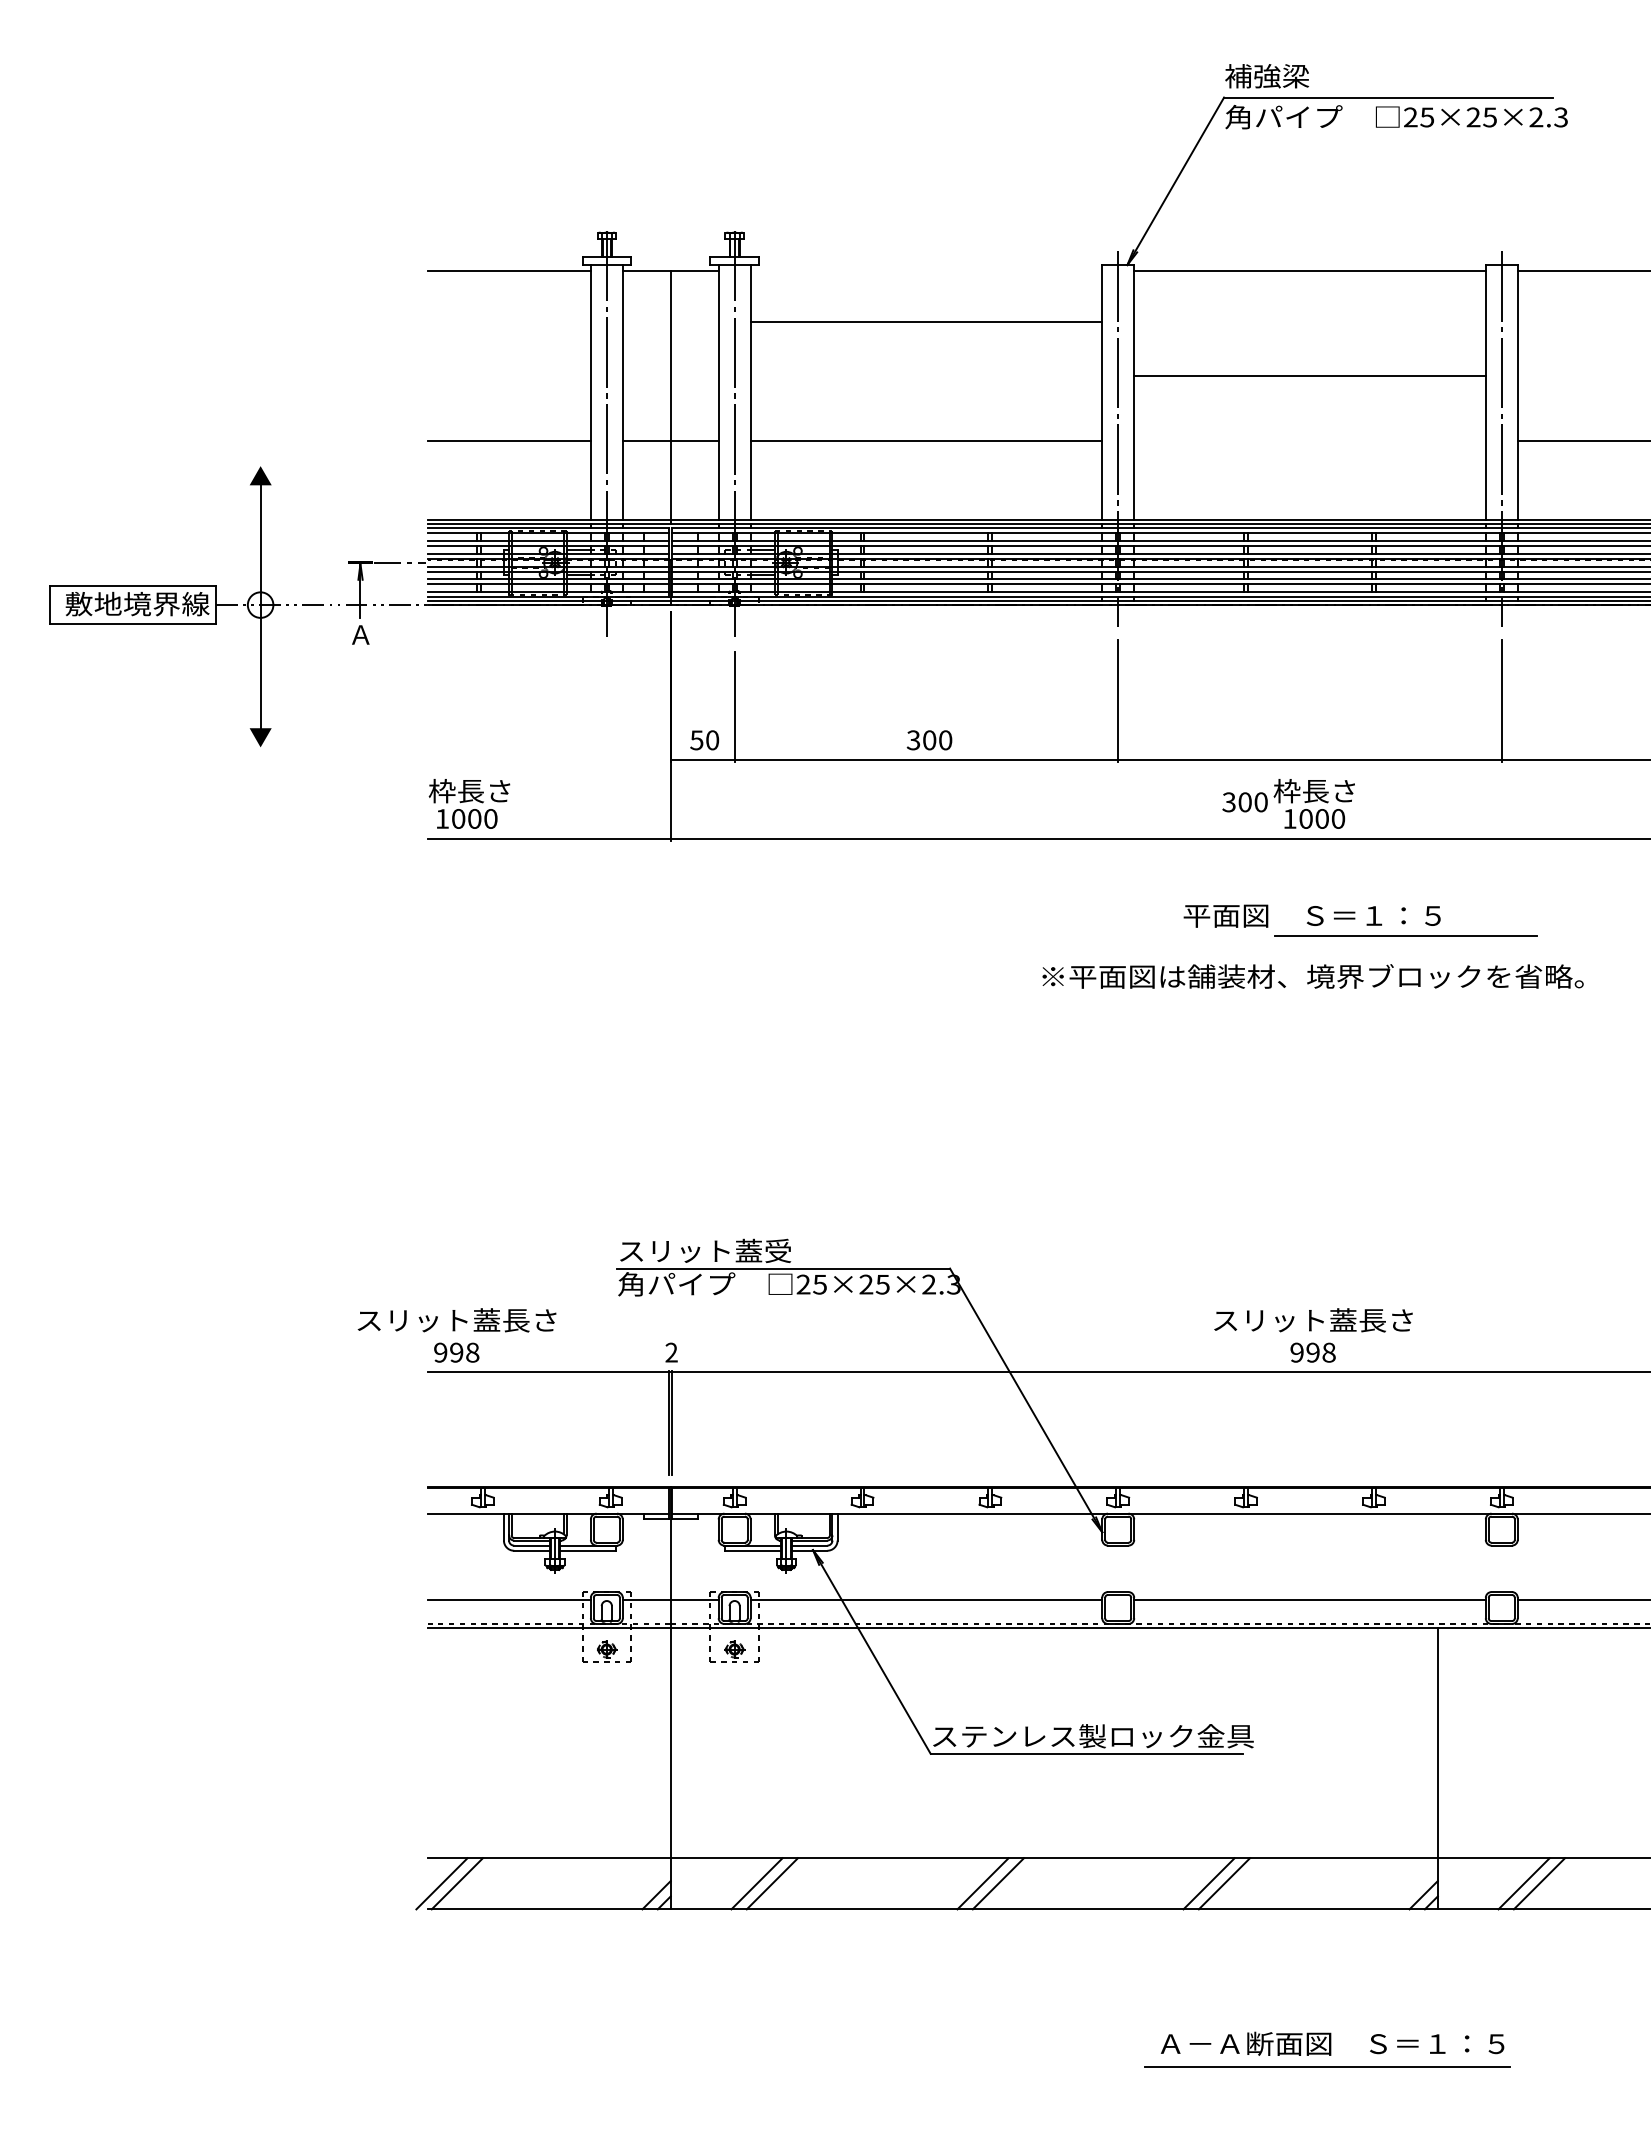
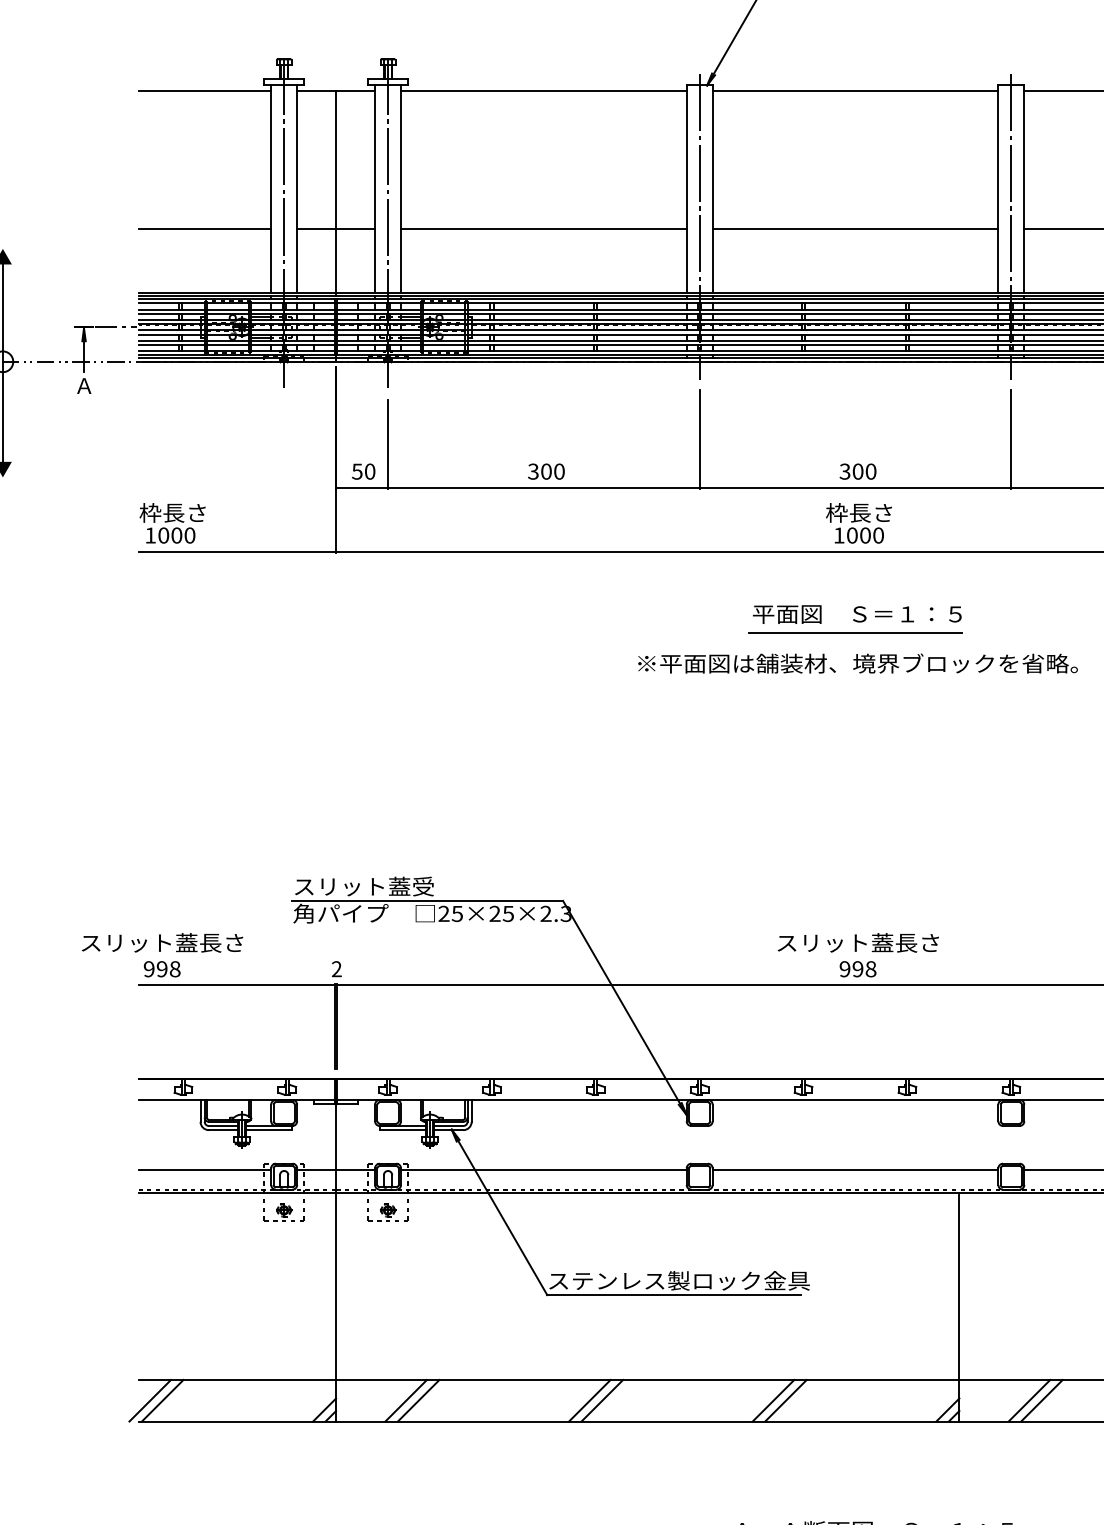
line: (926, 322) -> (543, 90), moved
line: (1309, 376) -> (855, 228), moved
text: (1244, 802) -> (857, 471), moved
line: (1405, 935) -> (855, 632), moved

